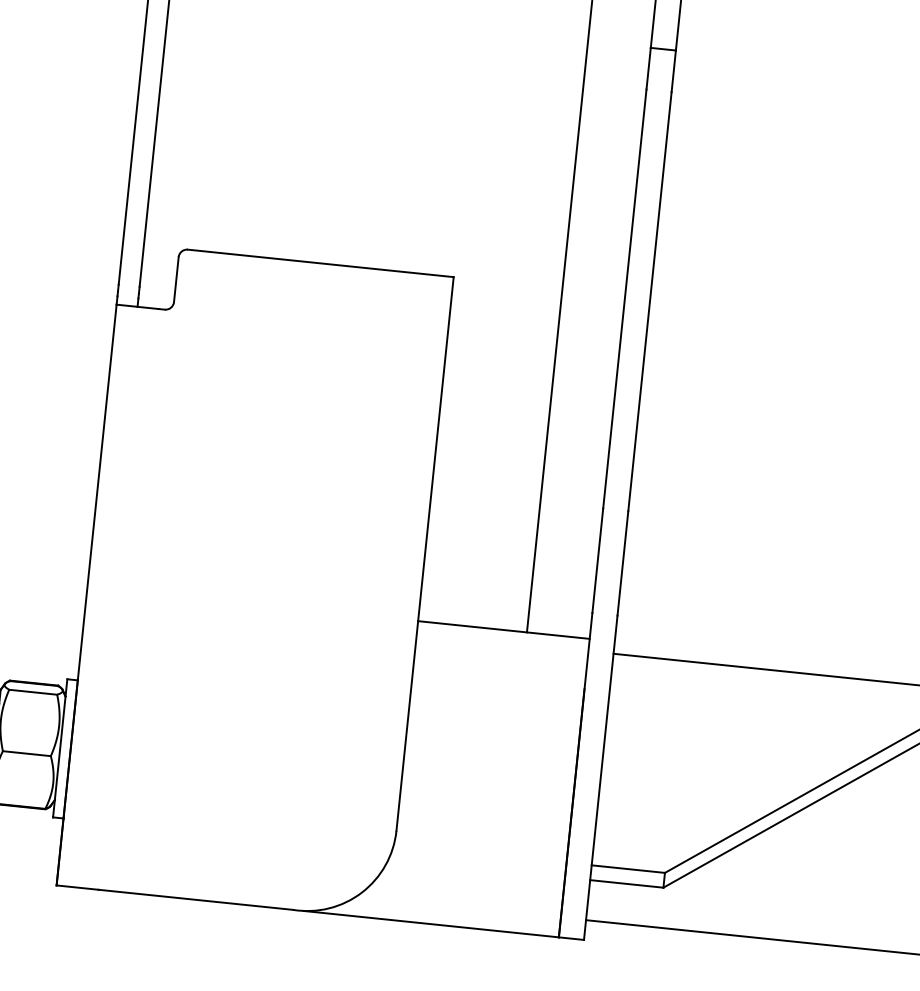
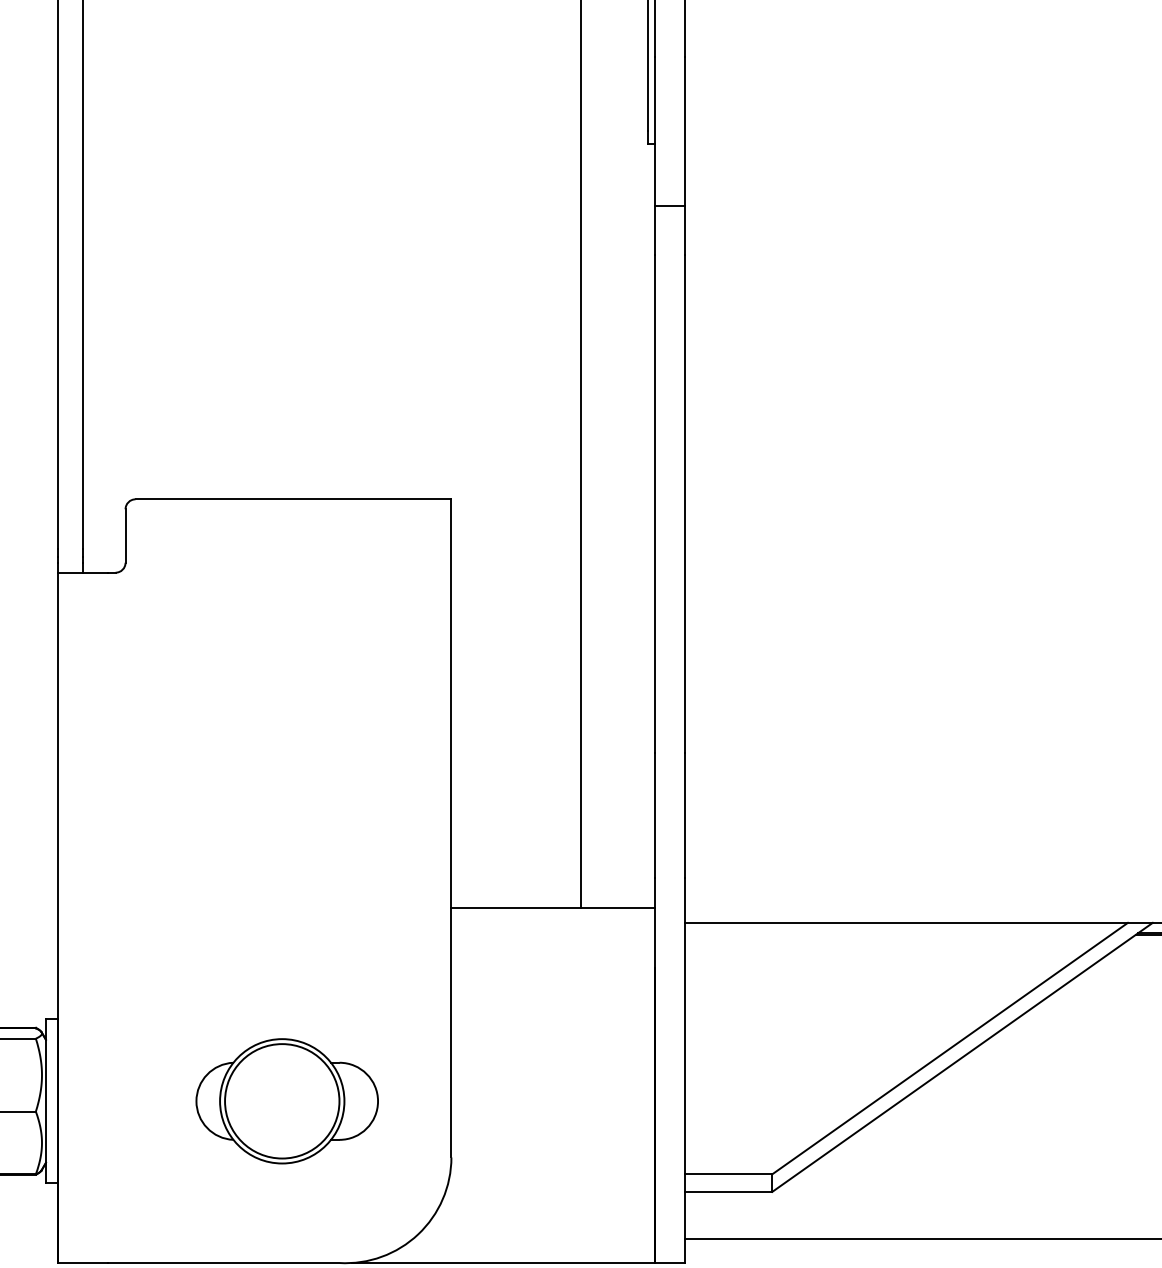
part: (262, 769) -> (286, 1101), added

